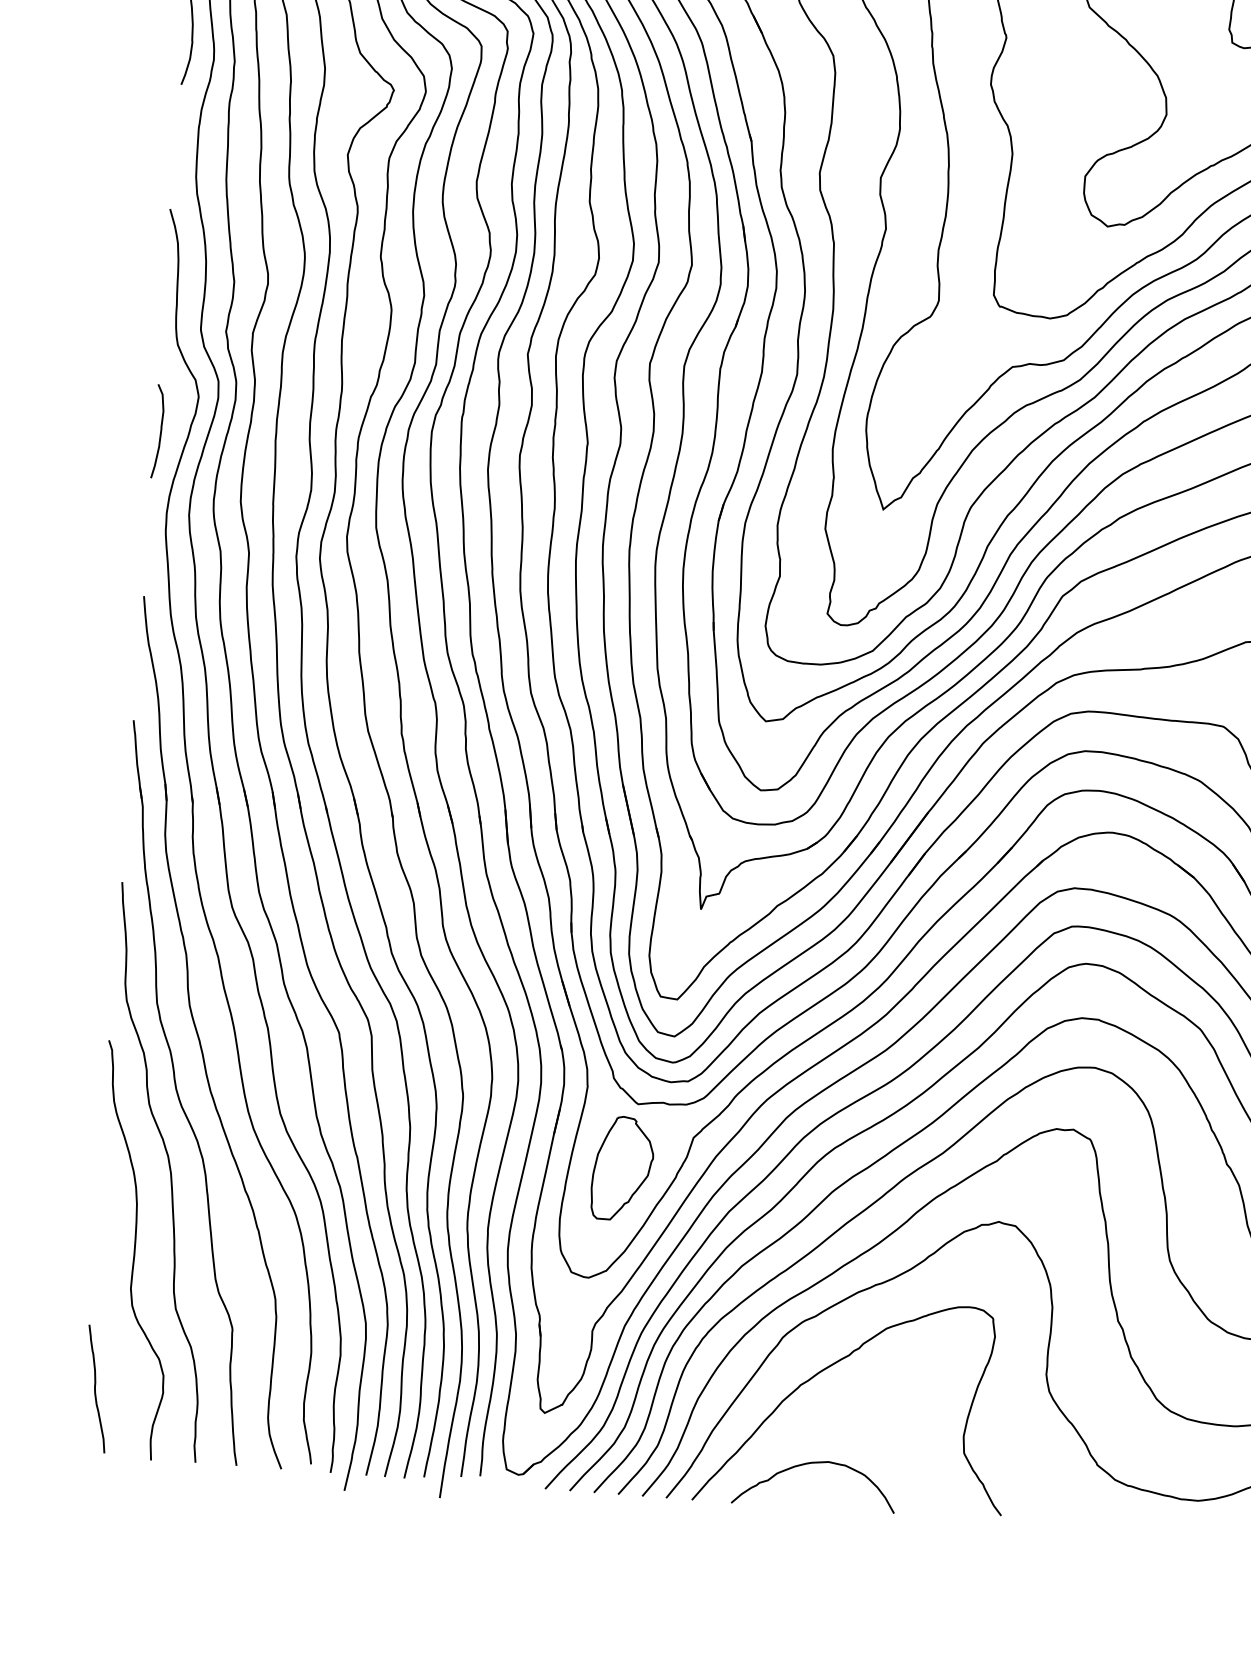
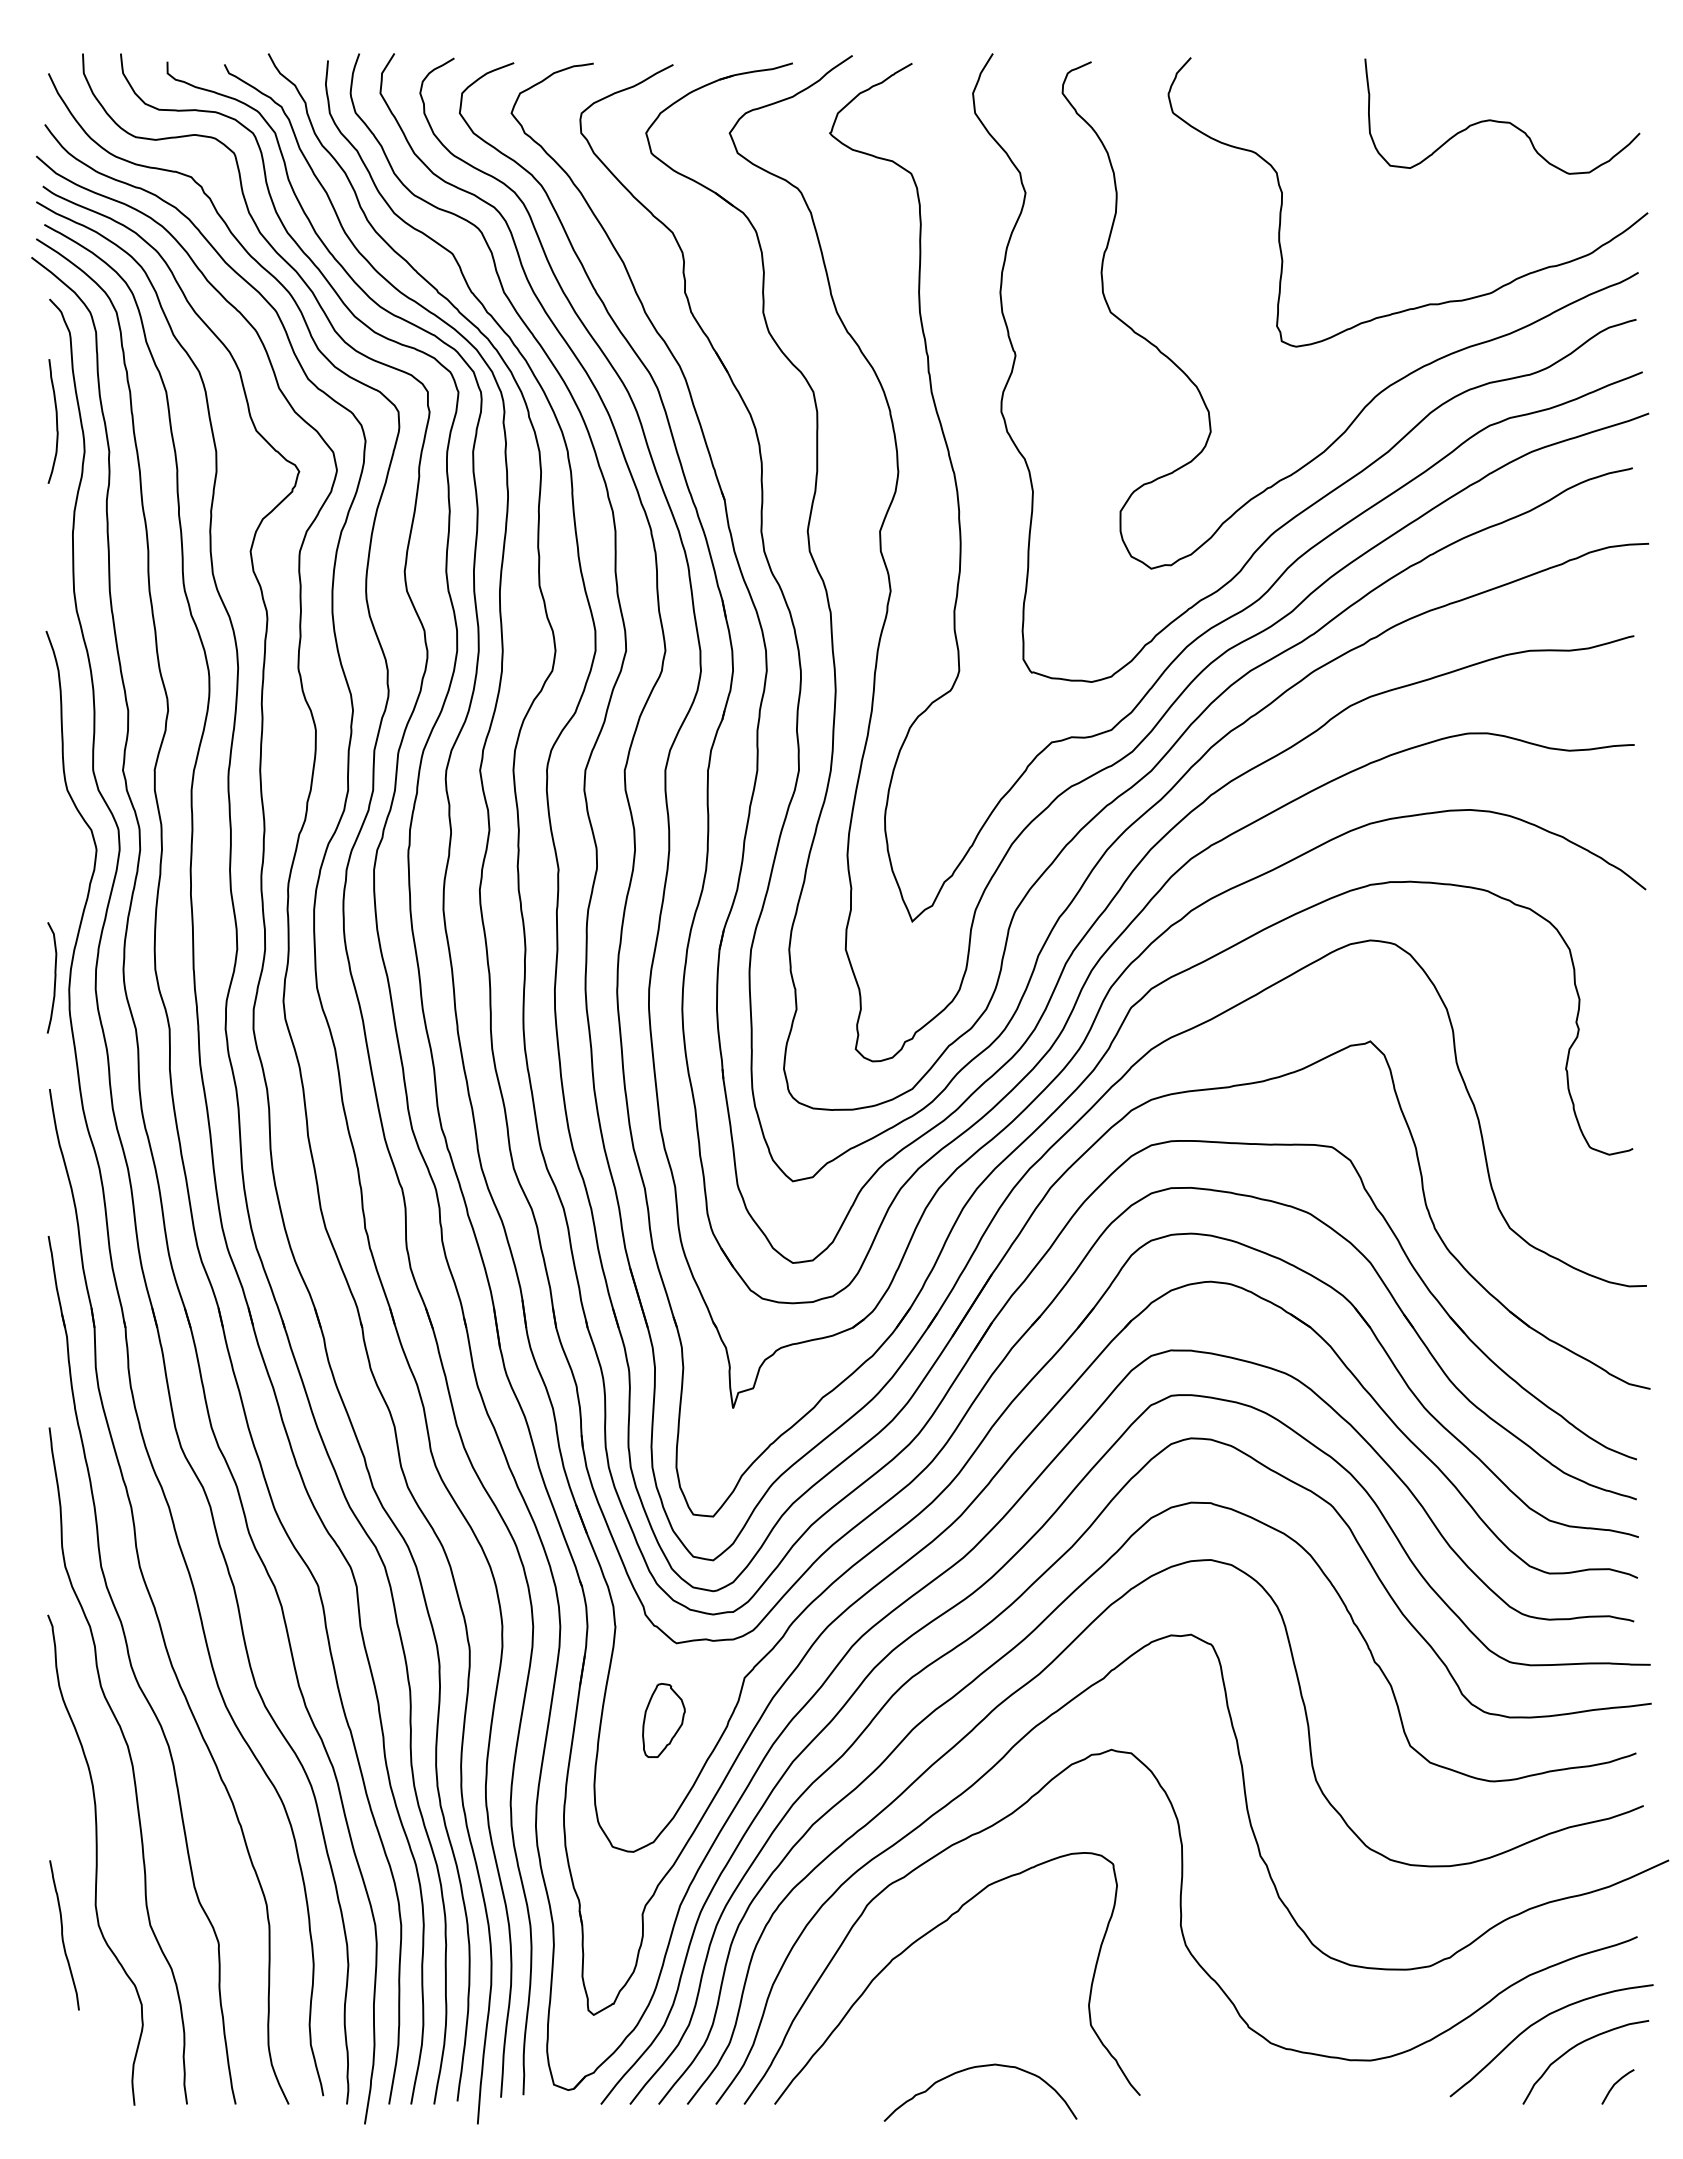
curve: (160, 431) -> (54, 977), moved
part: (622, 1168) -> (663, 1720), size x0.6
curve: (96, 1389) -> (63, 1935), moved
curve: (810, 1464) -> (974, 2068), moved

